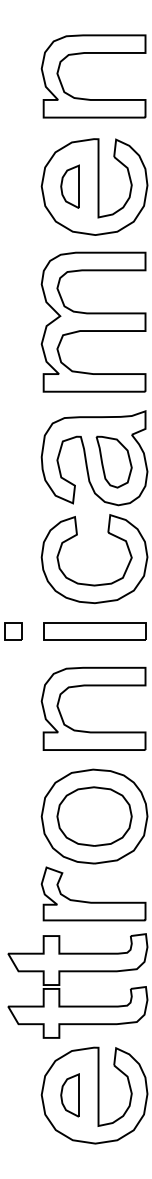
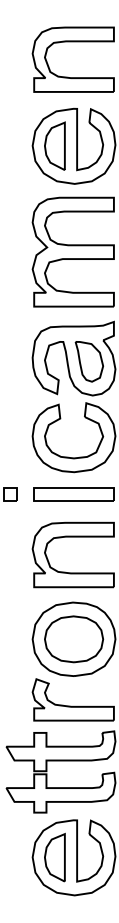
part: (69, 186) -> (54, 145), size x1.43
part: (69, 1095) -> (54, 857), size x1.43

